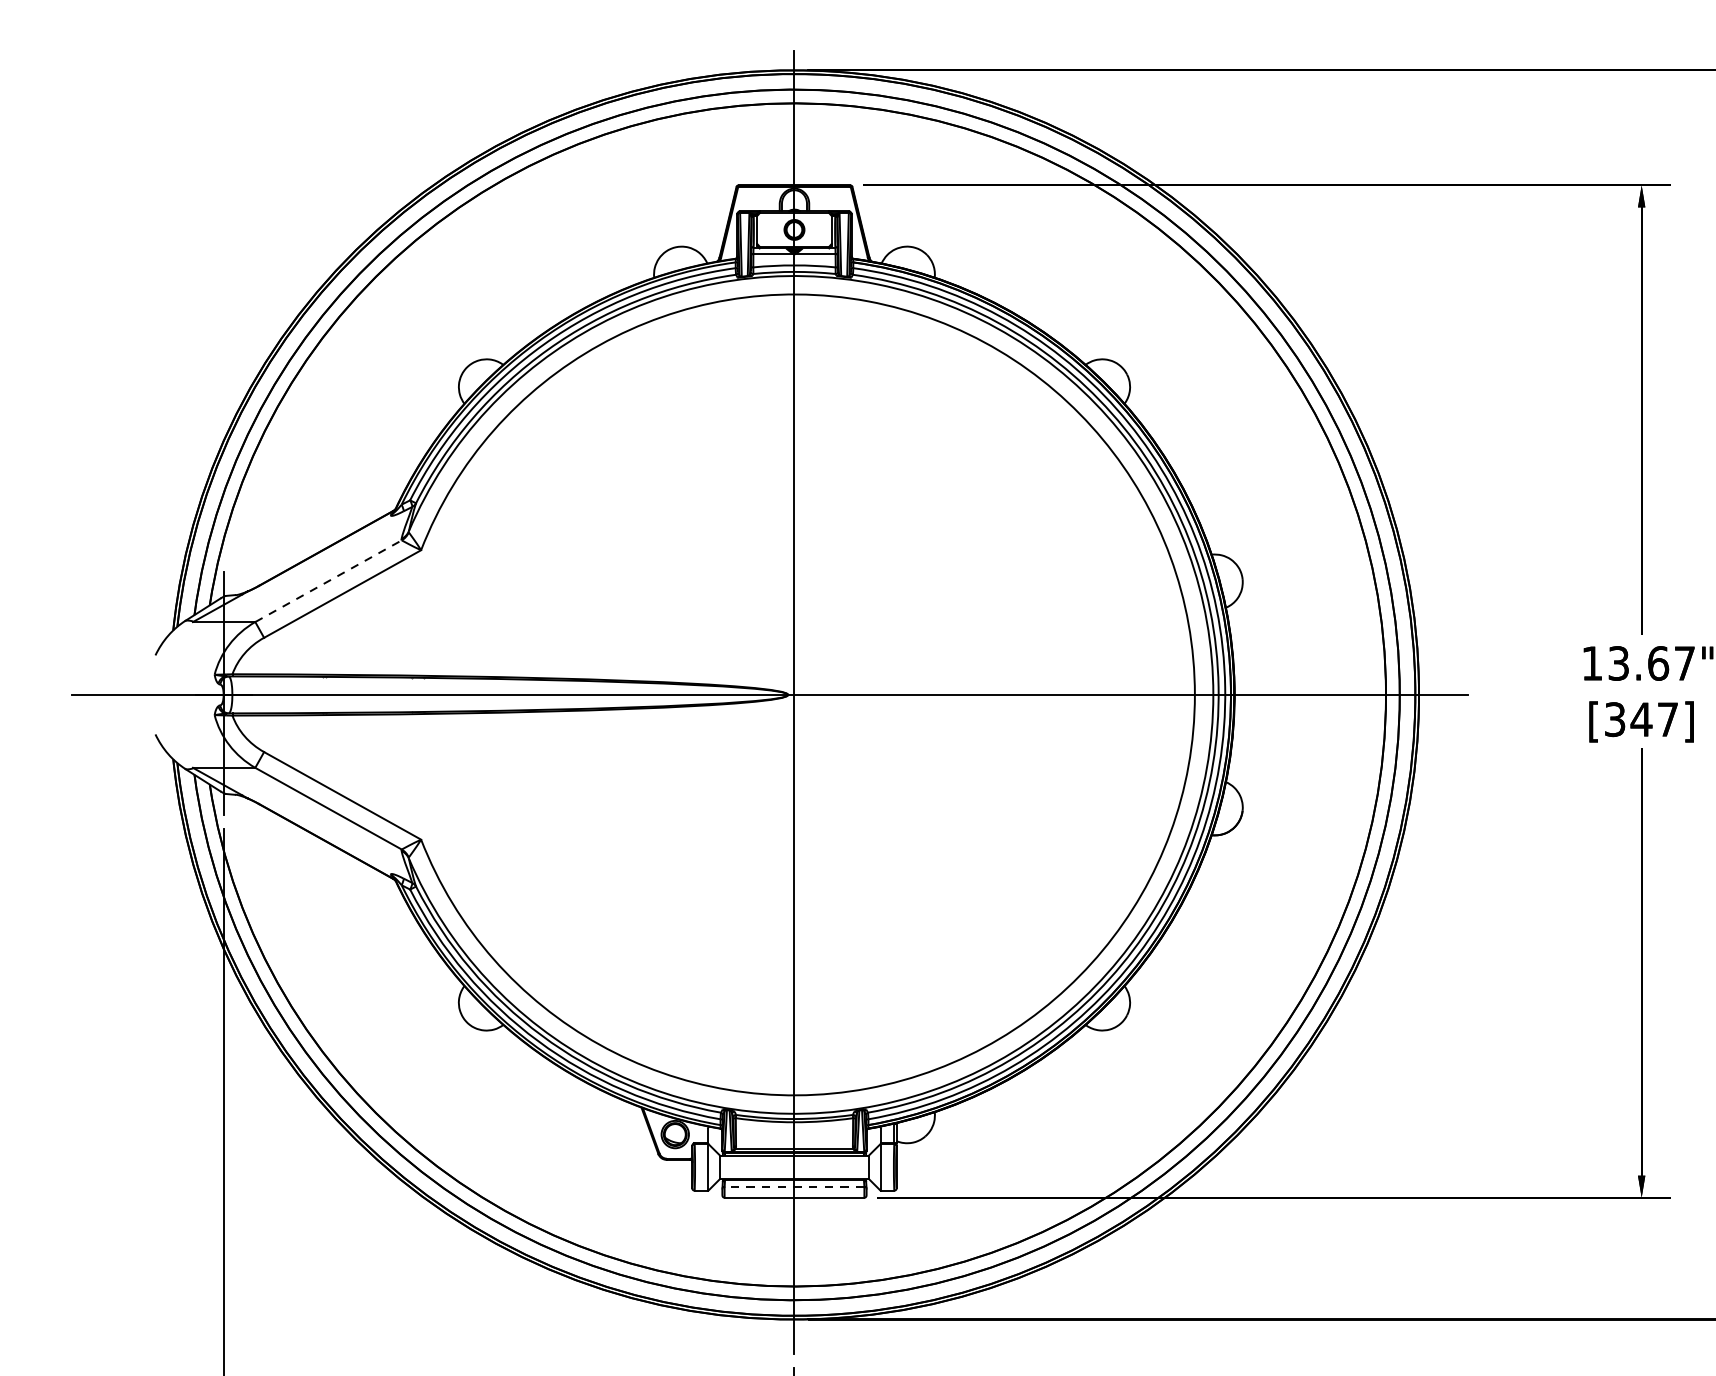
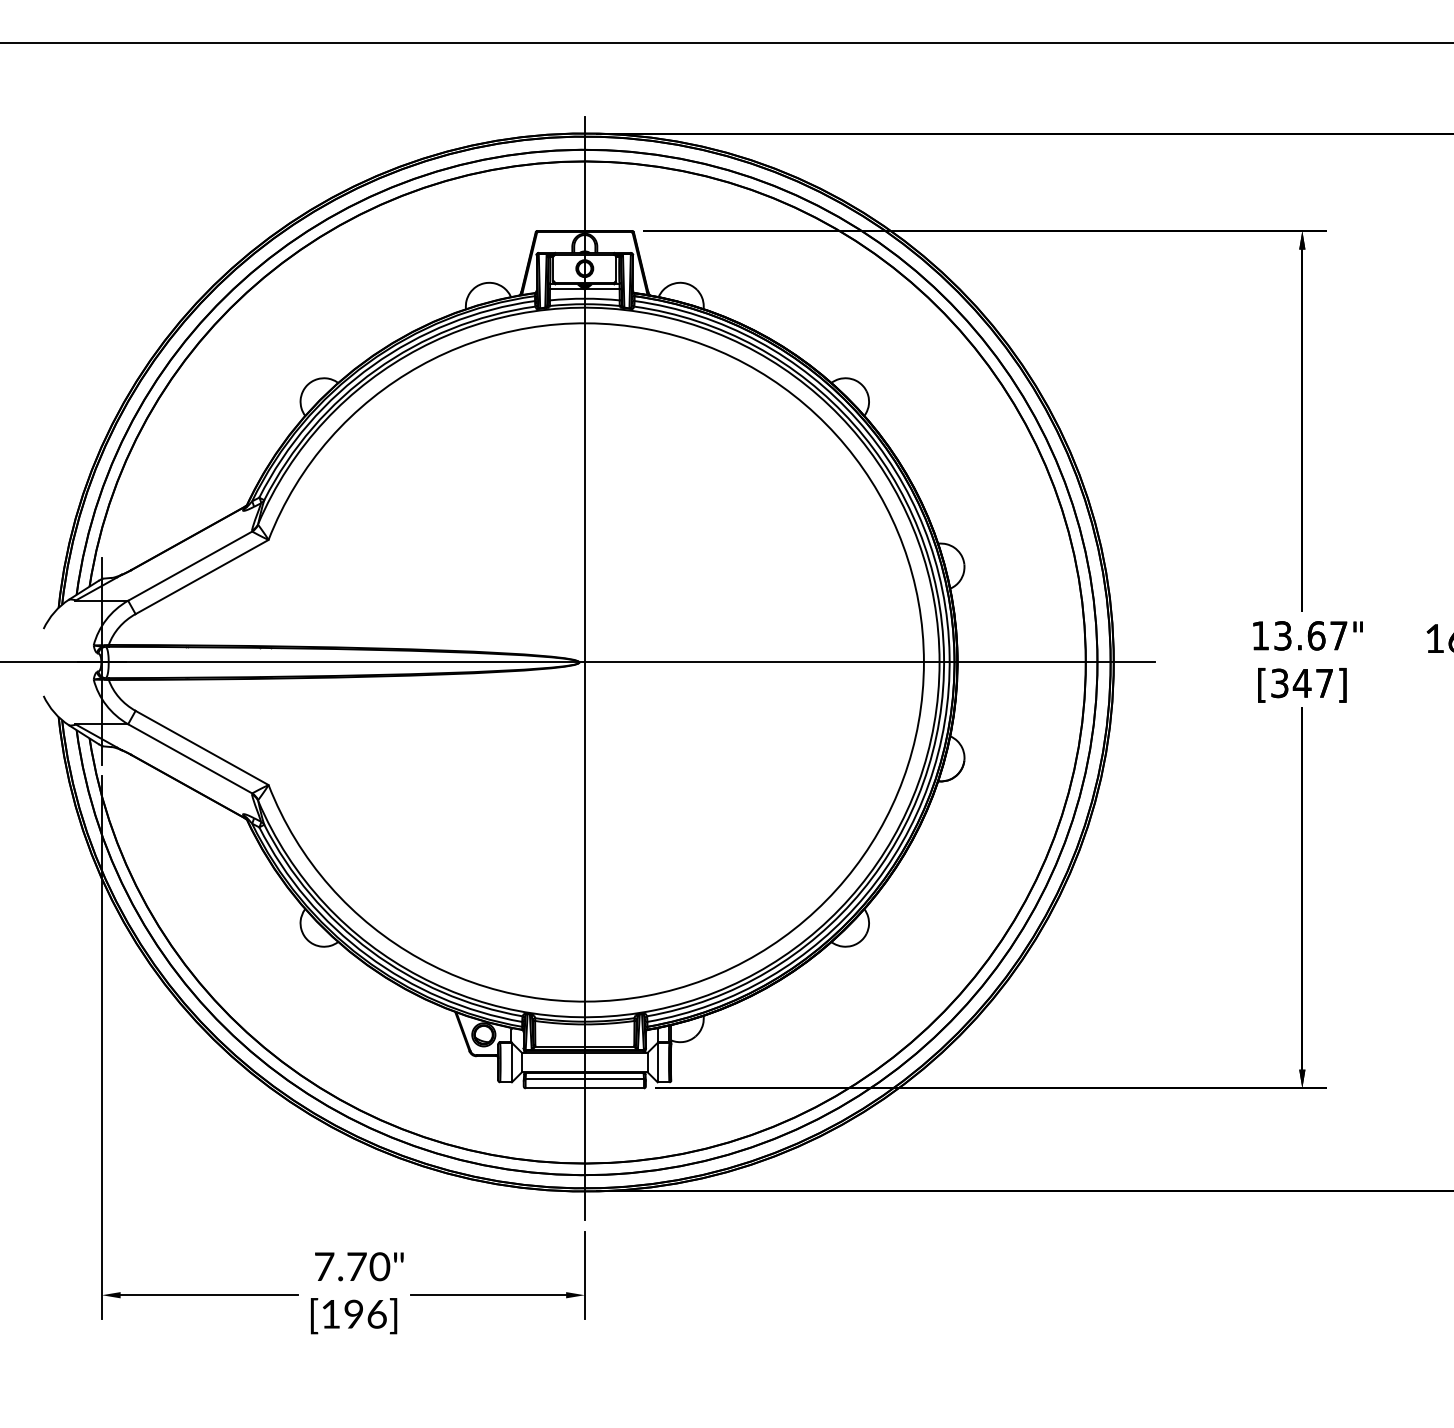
line: (328, 580) -> (190, 565), dashed -> solid
line: (794, 1186) -> (584, 1078), dashed -> solid

